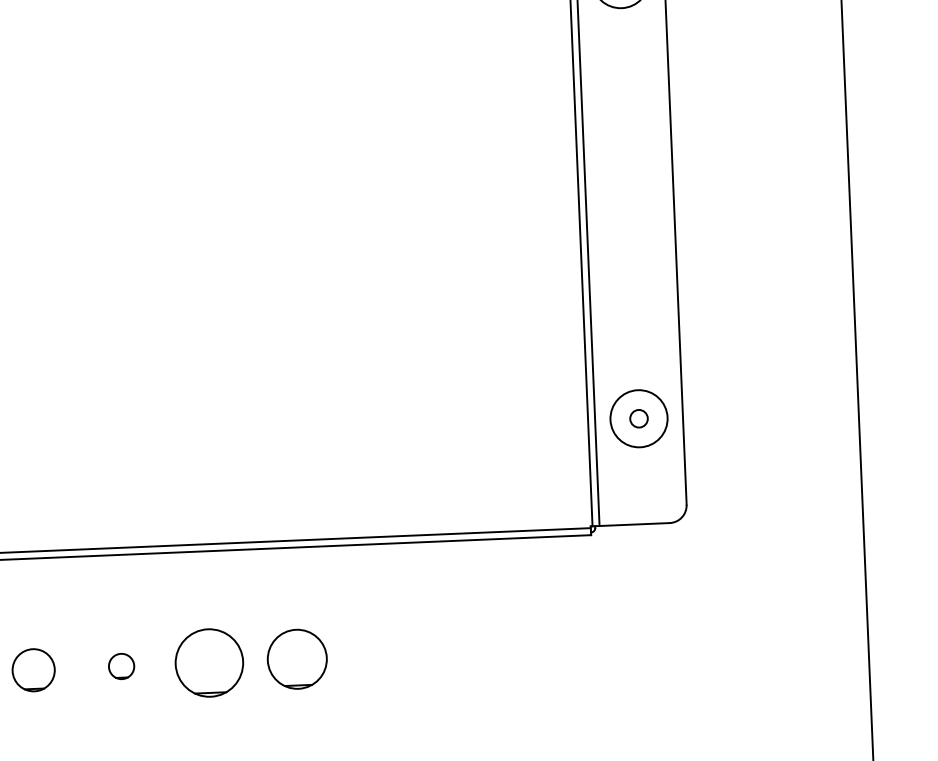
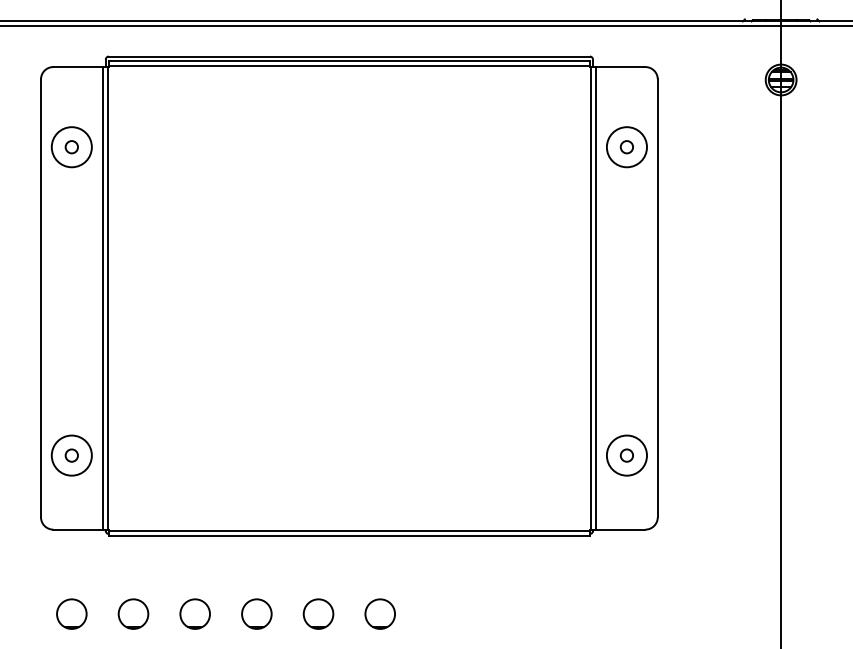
circle: (296, 658) -> (379, 613), size x0.71
part: (209, 661) -> (318, 613), size x0.62
circle: (120, 665) -> (256, 613), size x1.67

